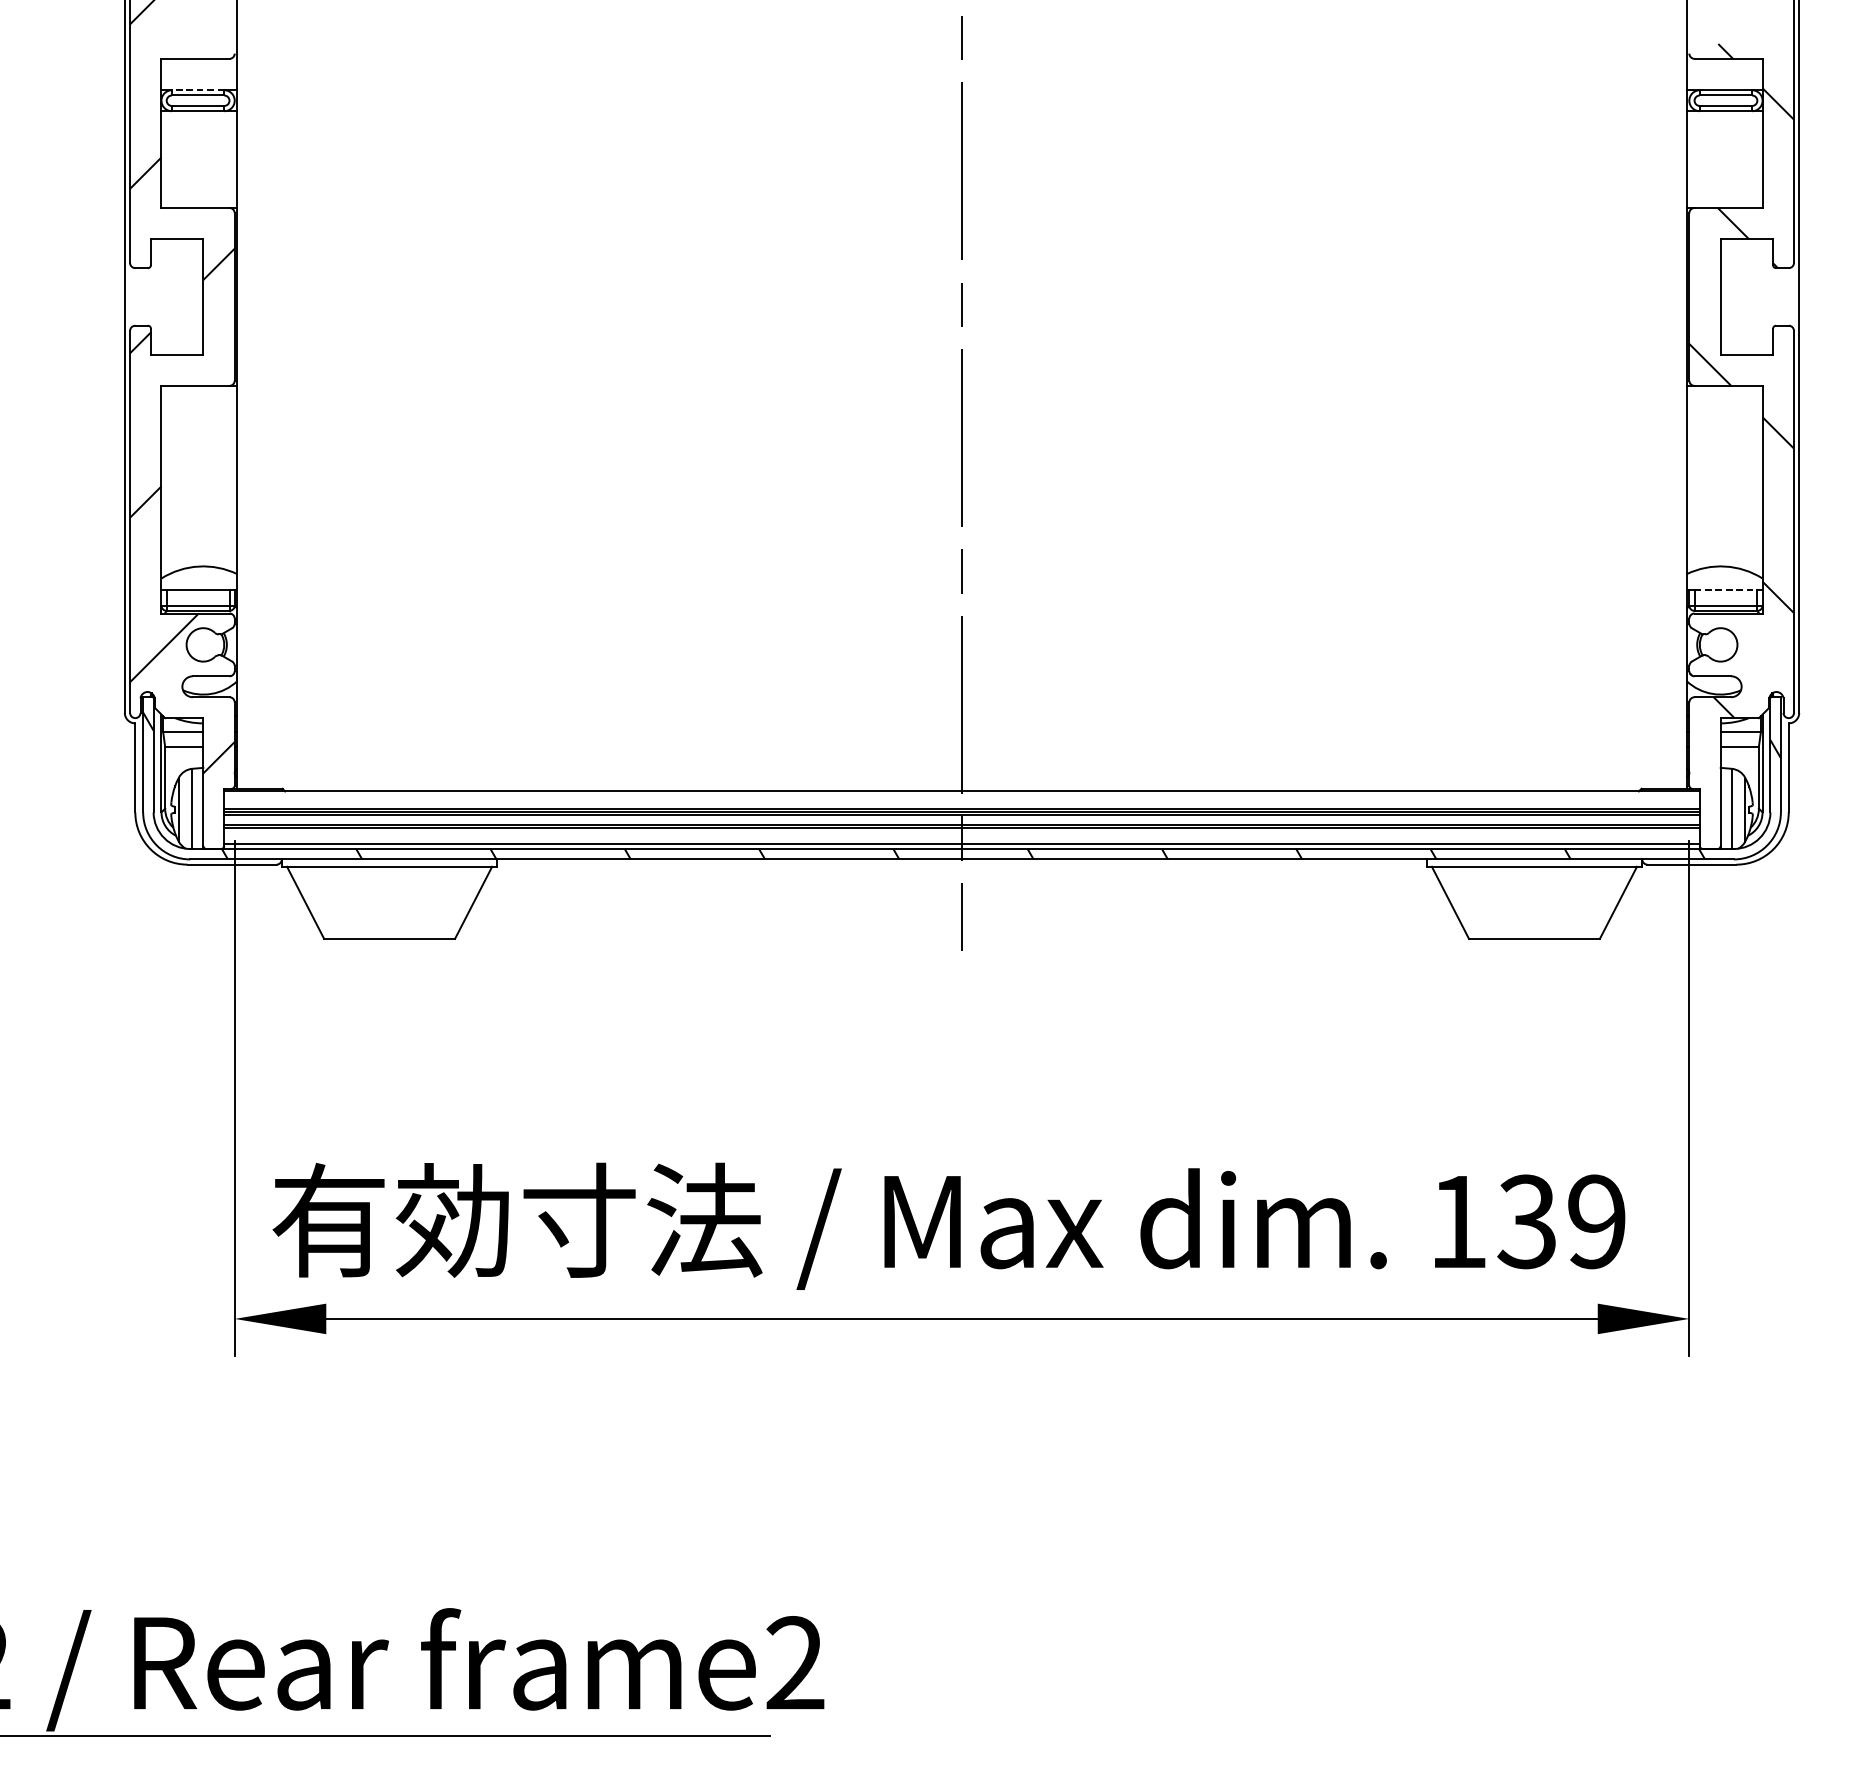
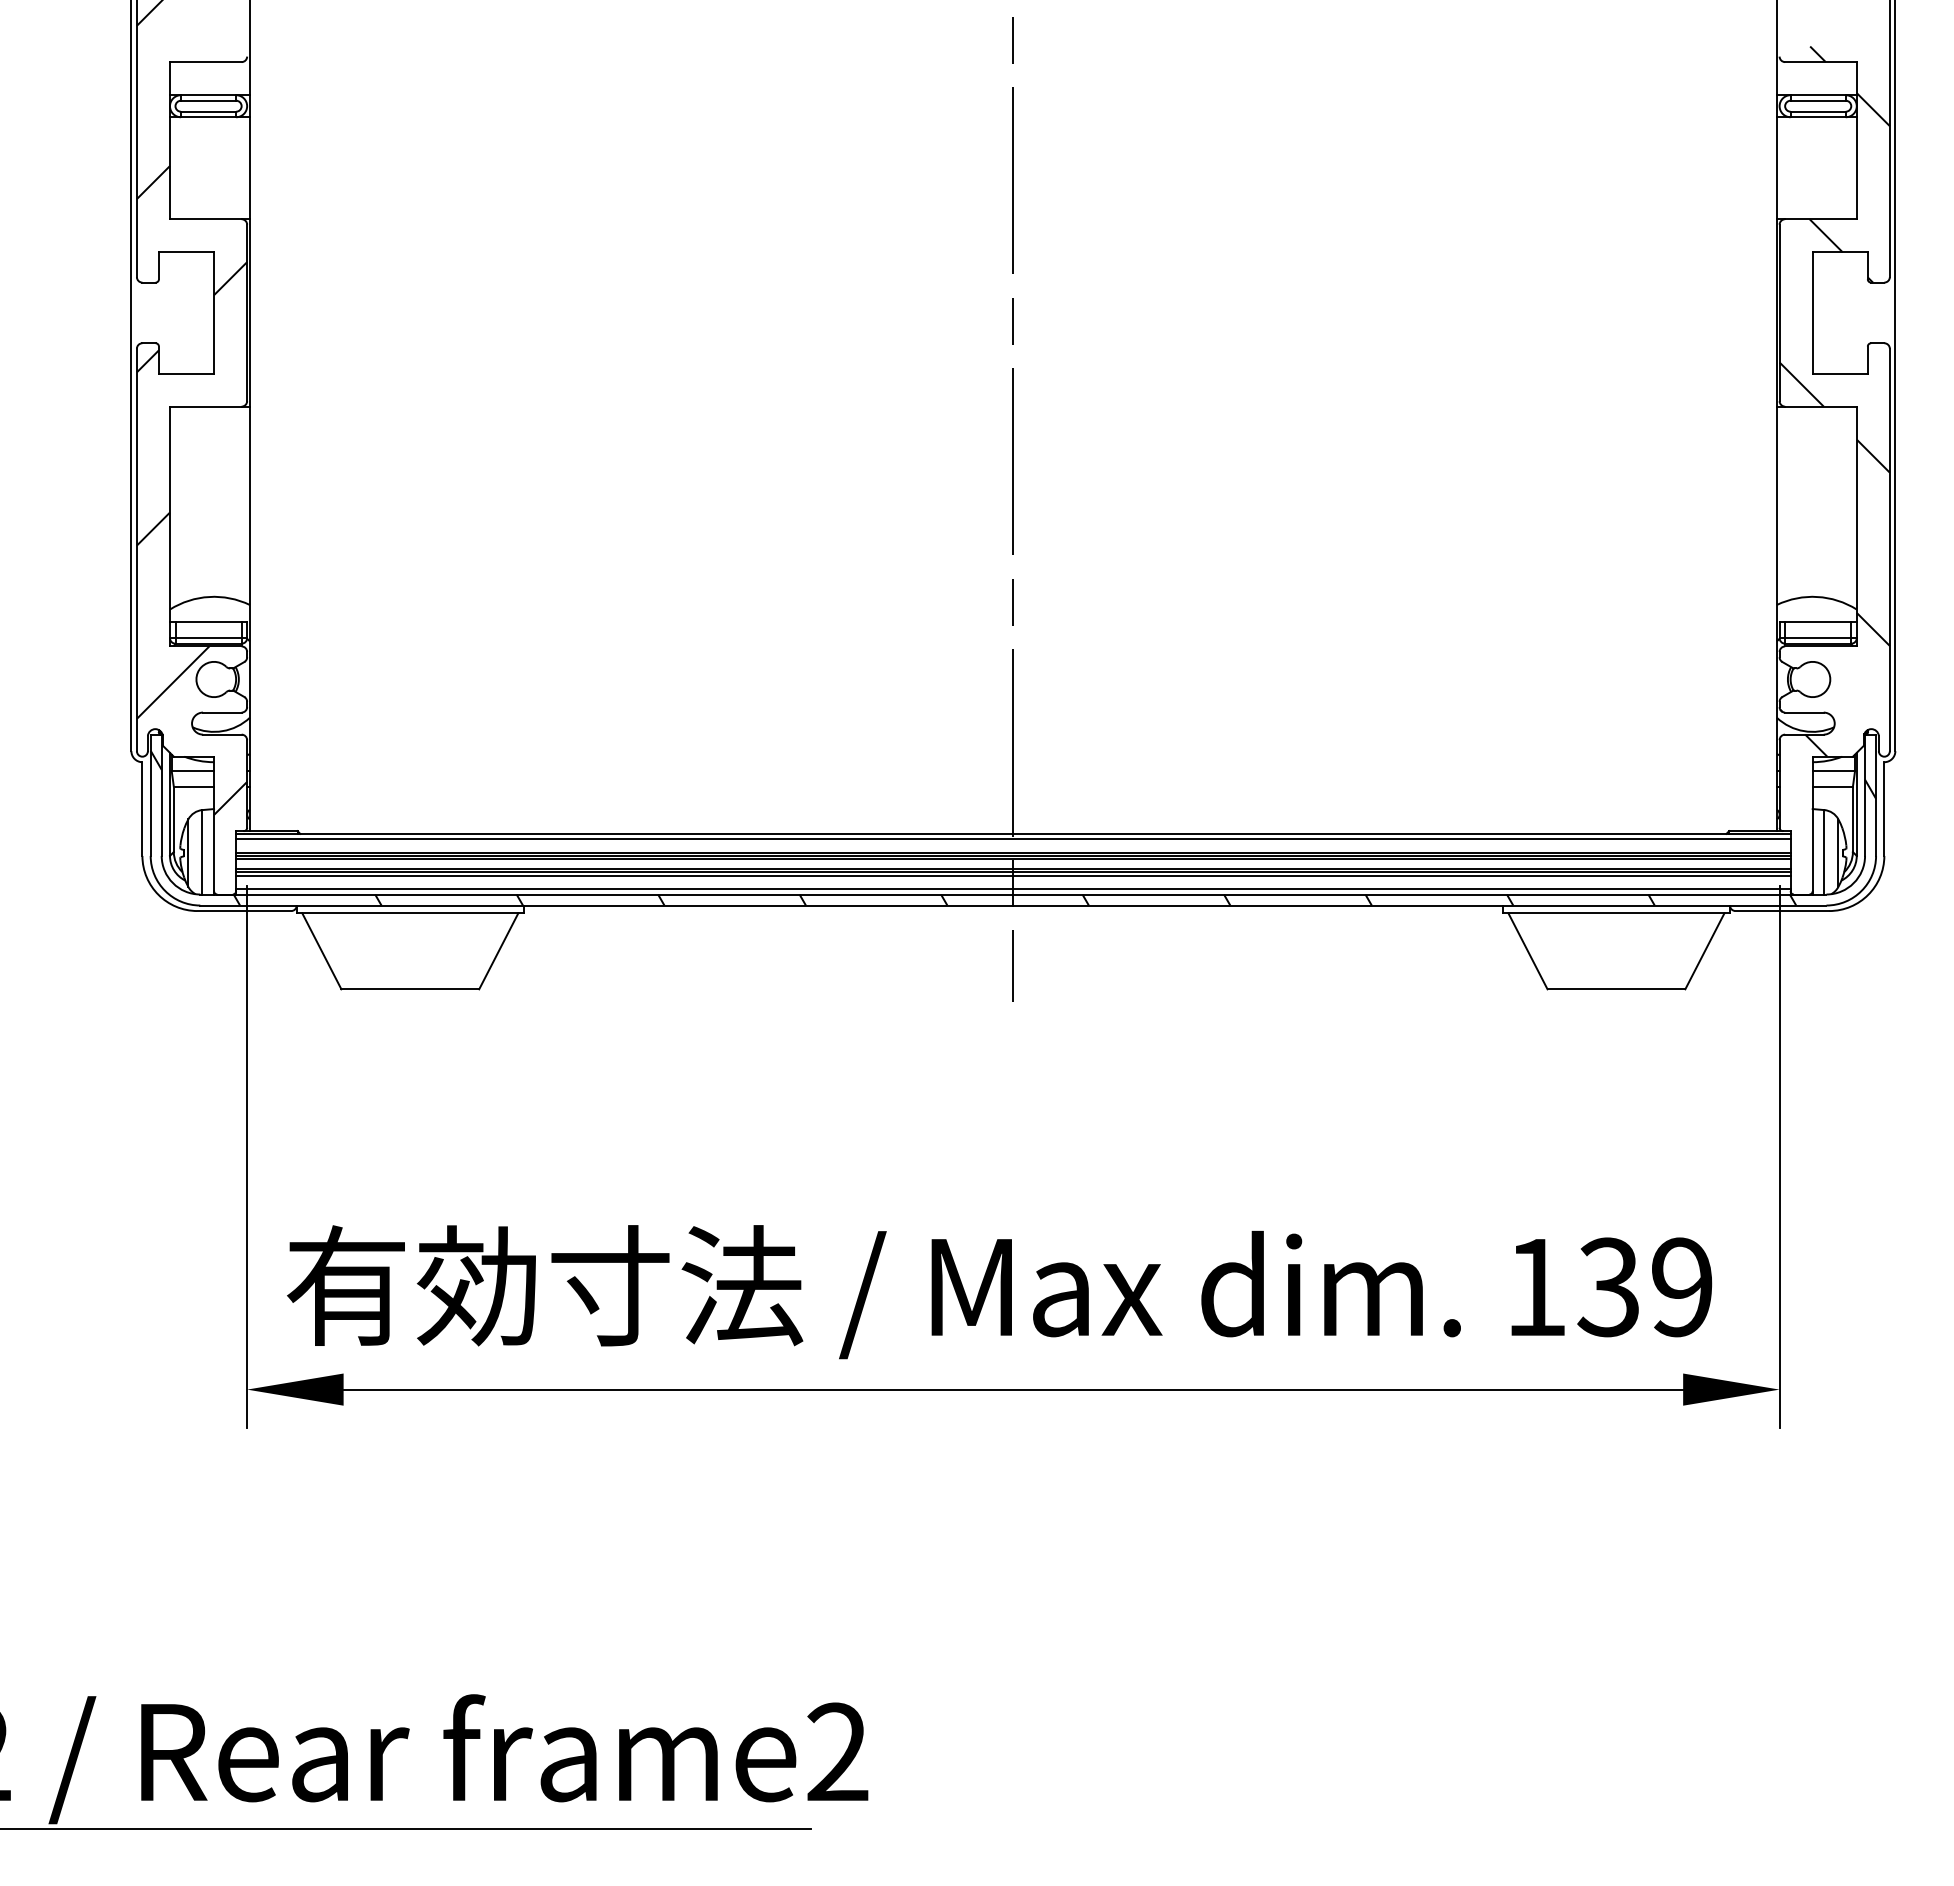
line: (198, 90) -> (208, 95), dashed -> solid
line: (1726, 589) -> (1818, 621), dashed -> solid
line: (962, 796) -> (1013, 839), added
line: (962, 830) -> (1013, 875), added

